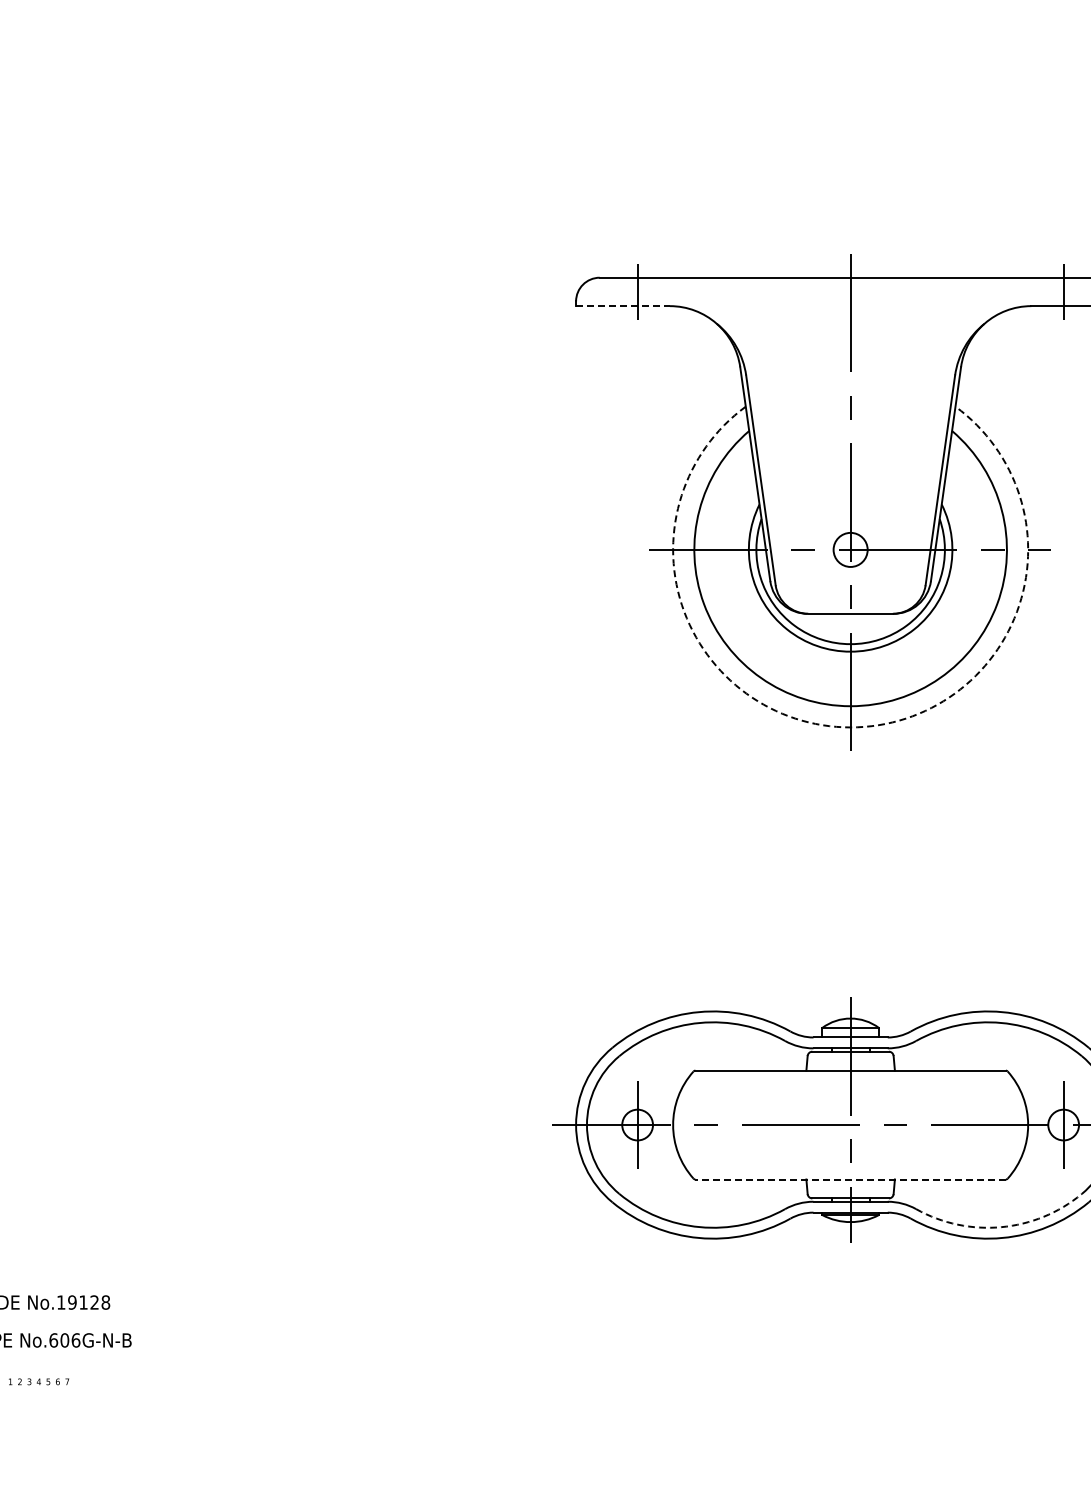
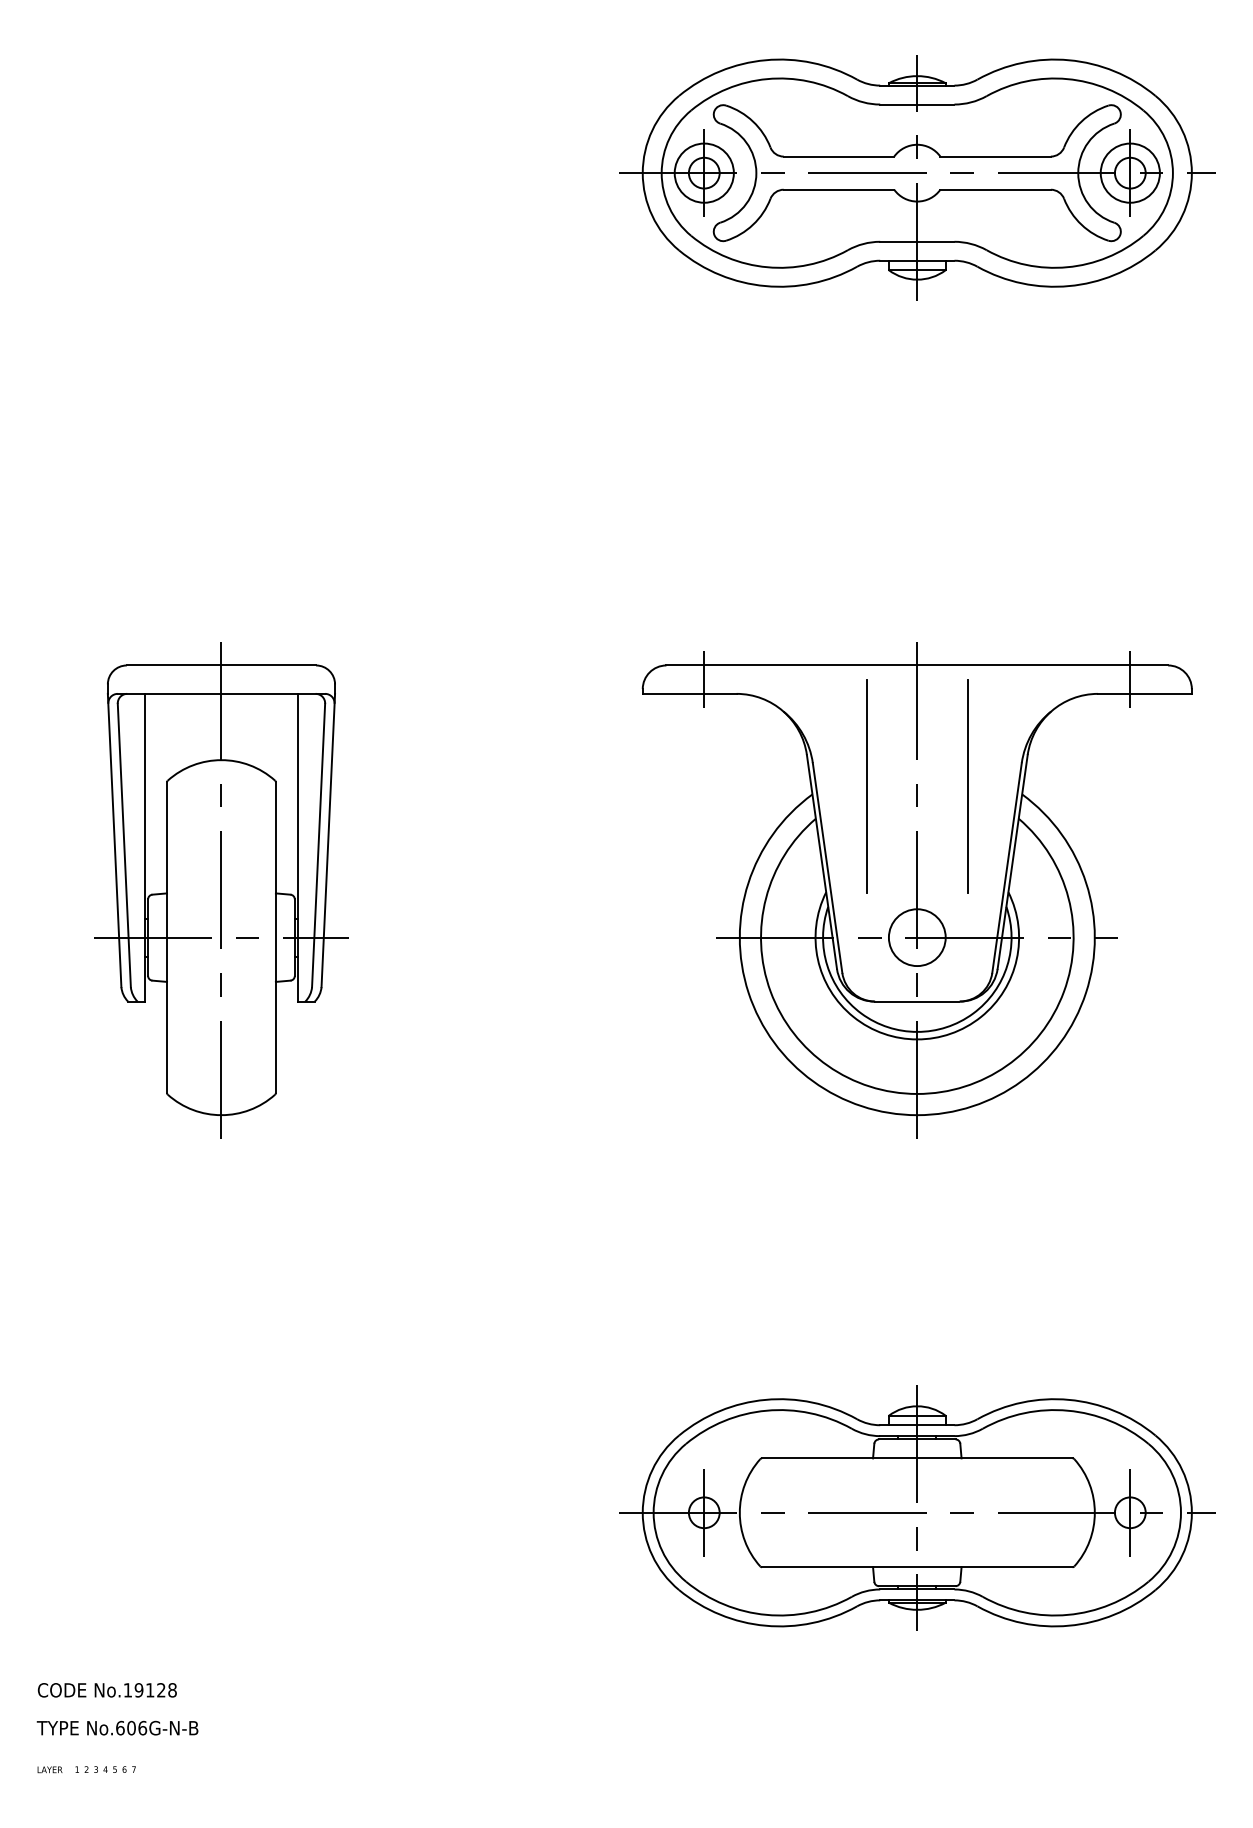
line: (622, 305) -> (689, 693), dashed -> solid
line: (800, 397) -> (867, 785), added
line: (900, 397) -> (967, 785), added
part: (154, 502) -> (221, 890), added
circle: (849, 549) -> (916, 937), size x1.67
arc: (850, 727) -> (917, 1115), dashed -> solid
line: (849, 1179) -> (916, 1567), dashed -> solid
arc: (1001, 1226) -> (1068, 1614), dashed -> solid

